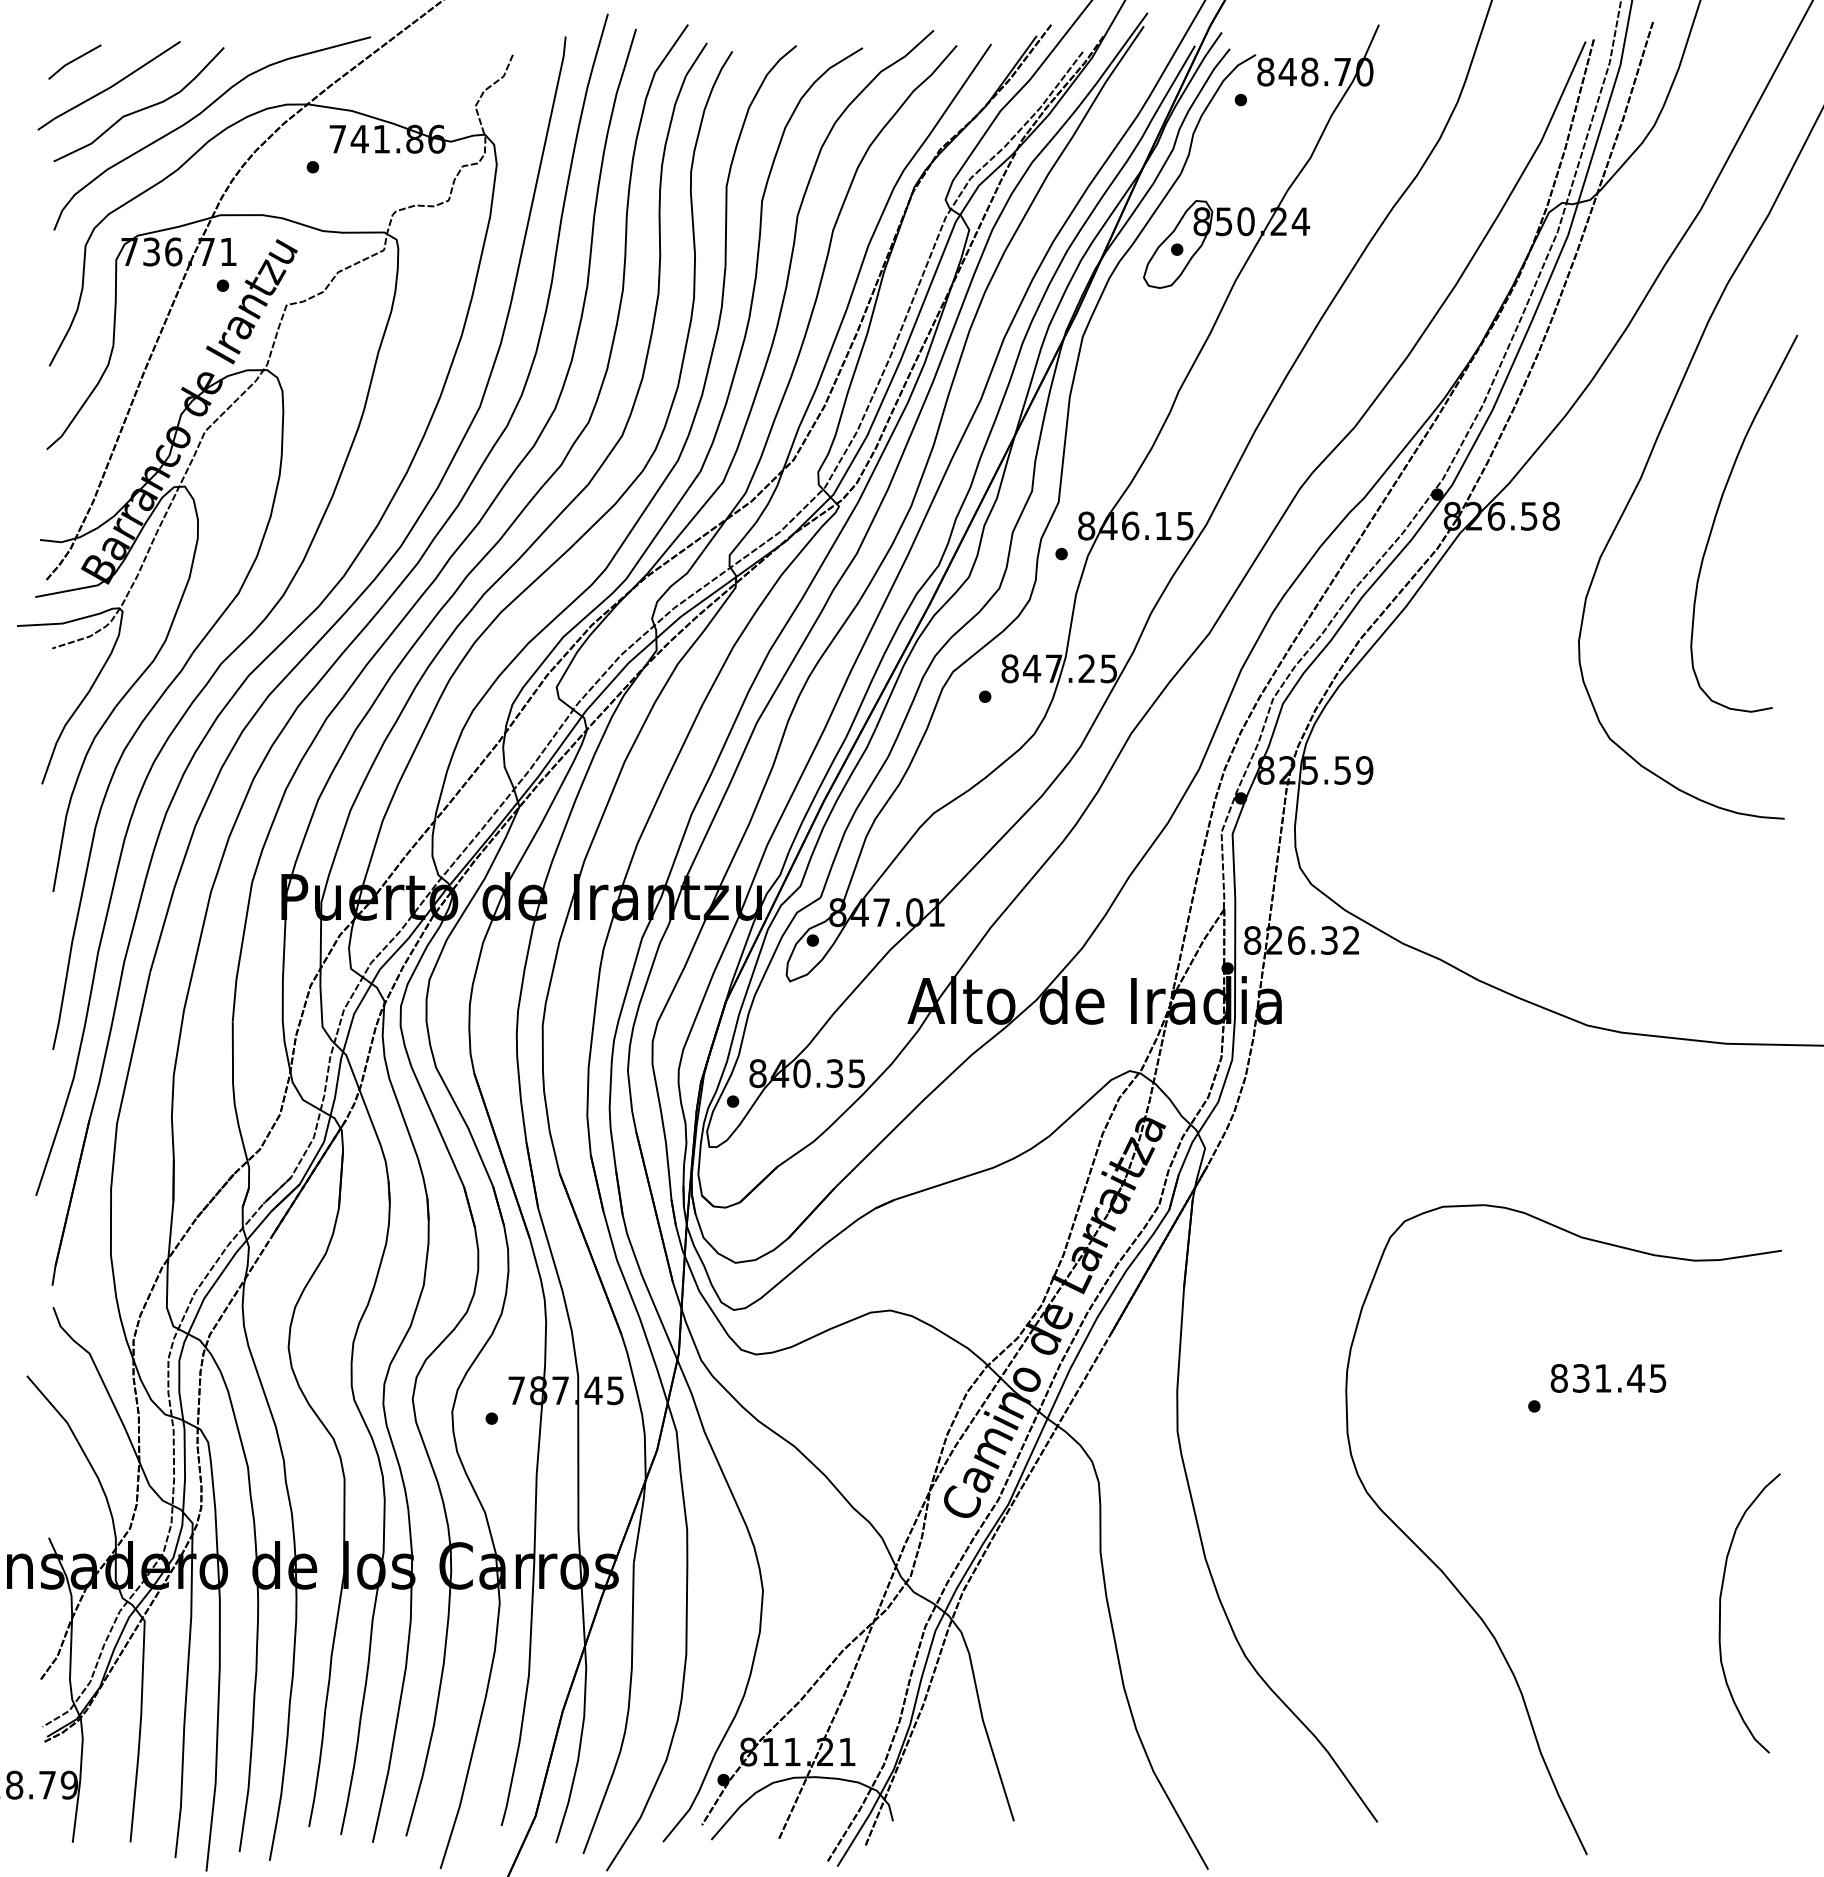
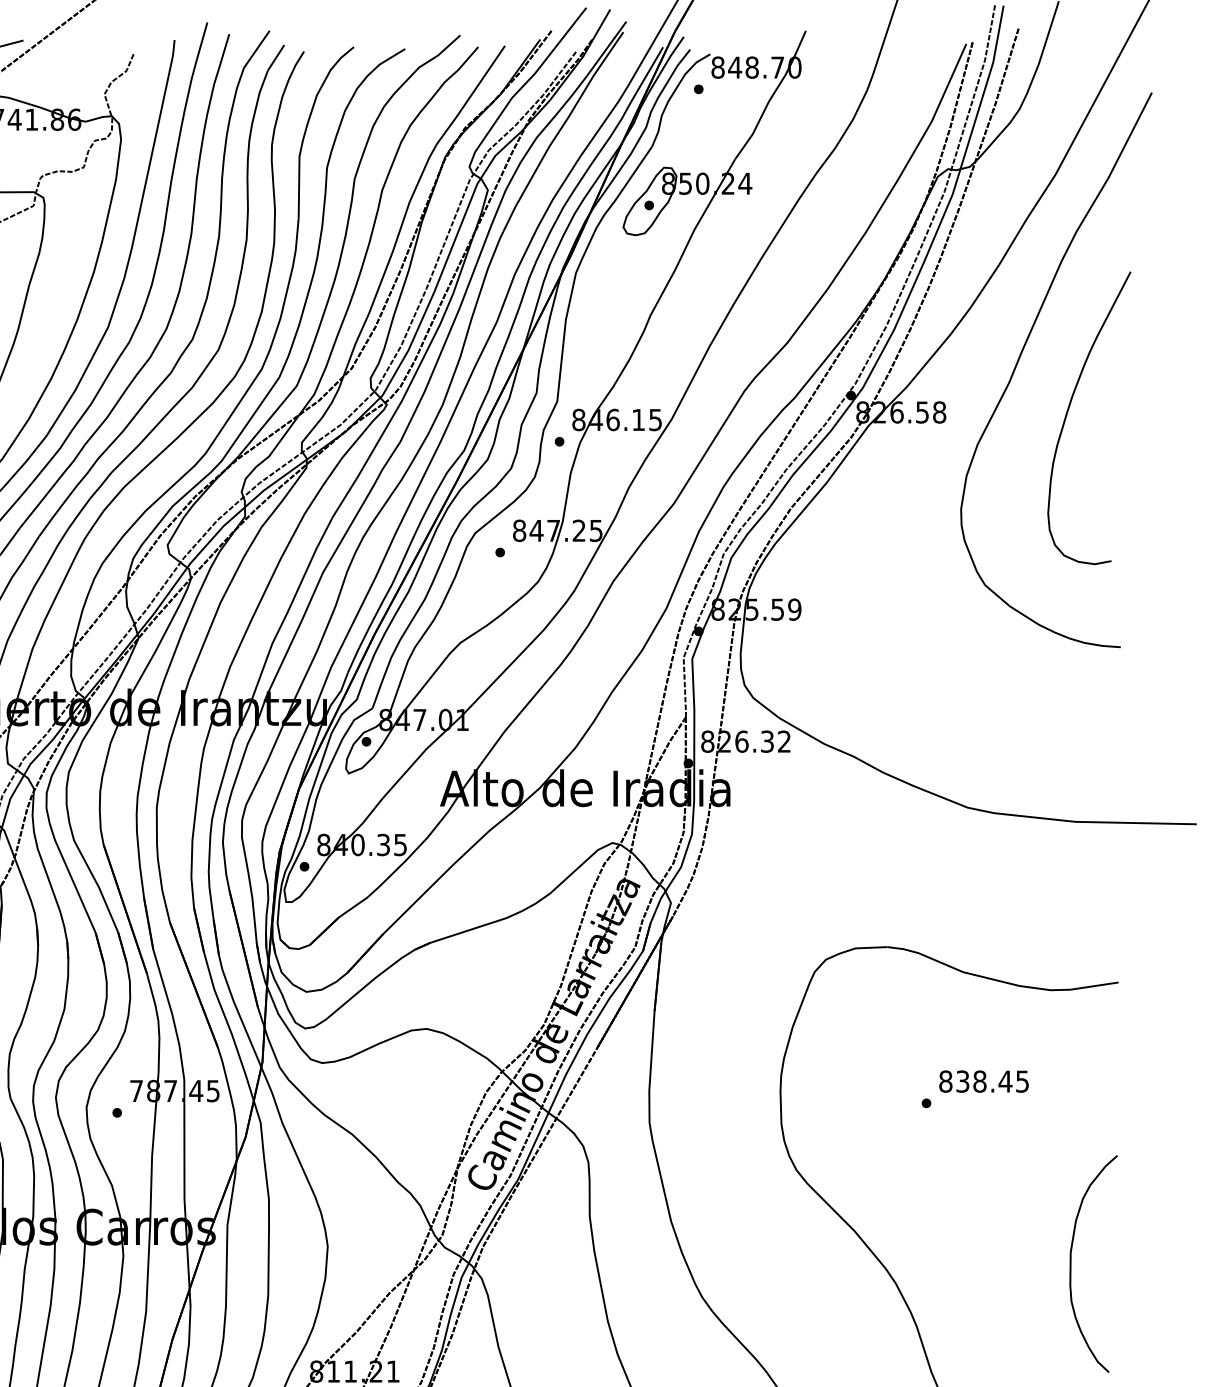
text: (1602, 1378) -> (979, 1081), 831.45 -> 838.45

